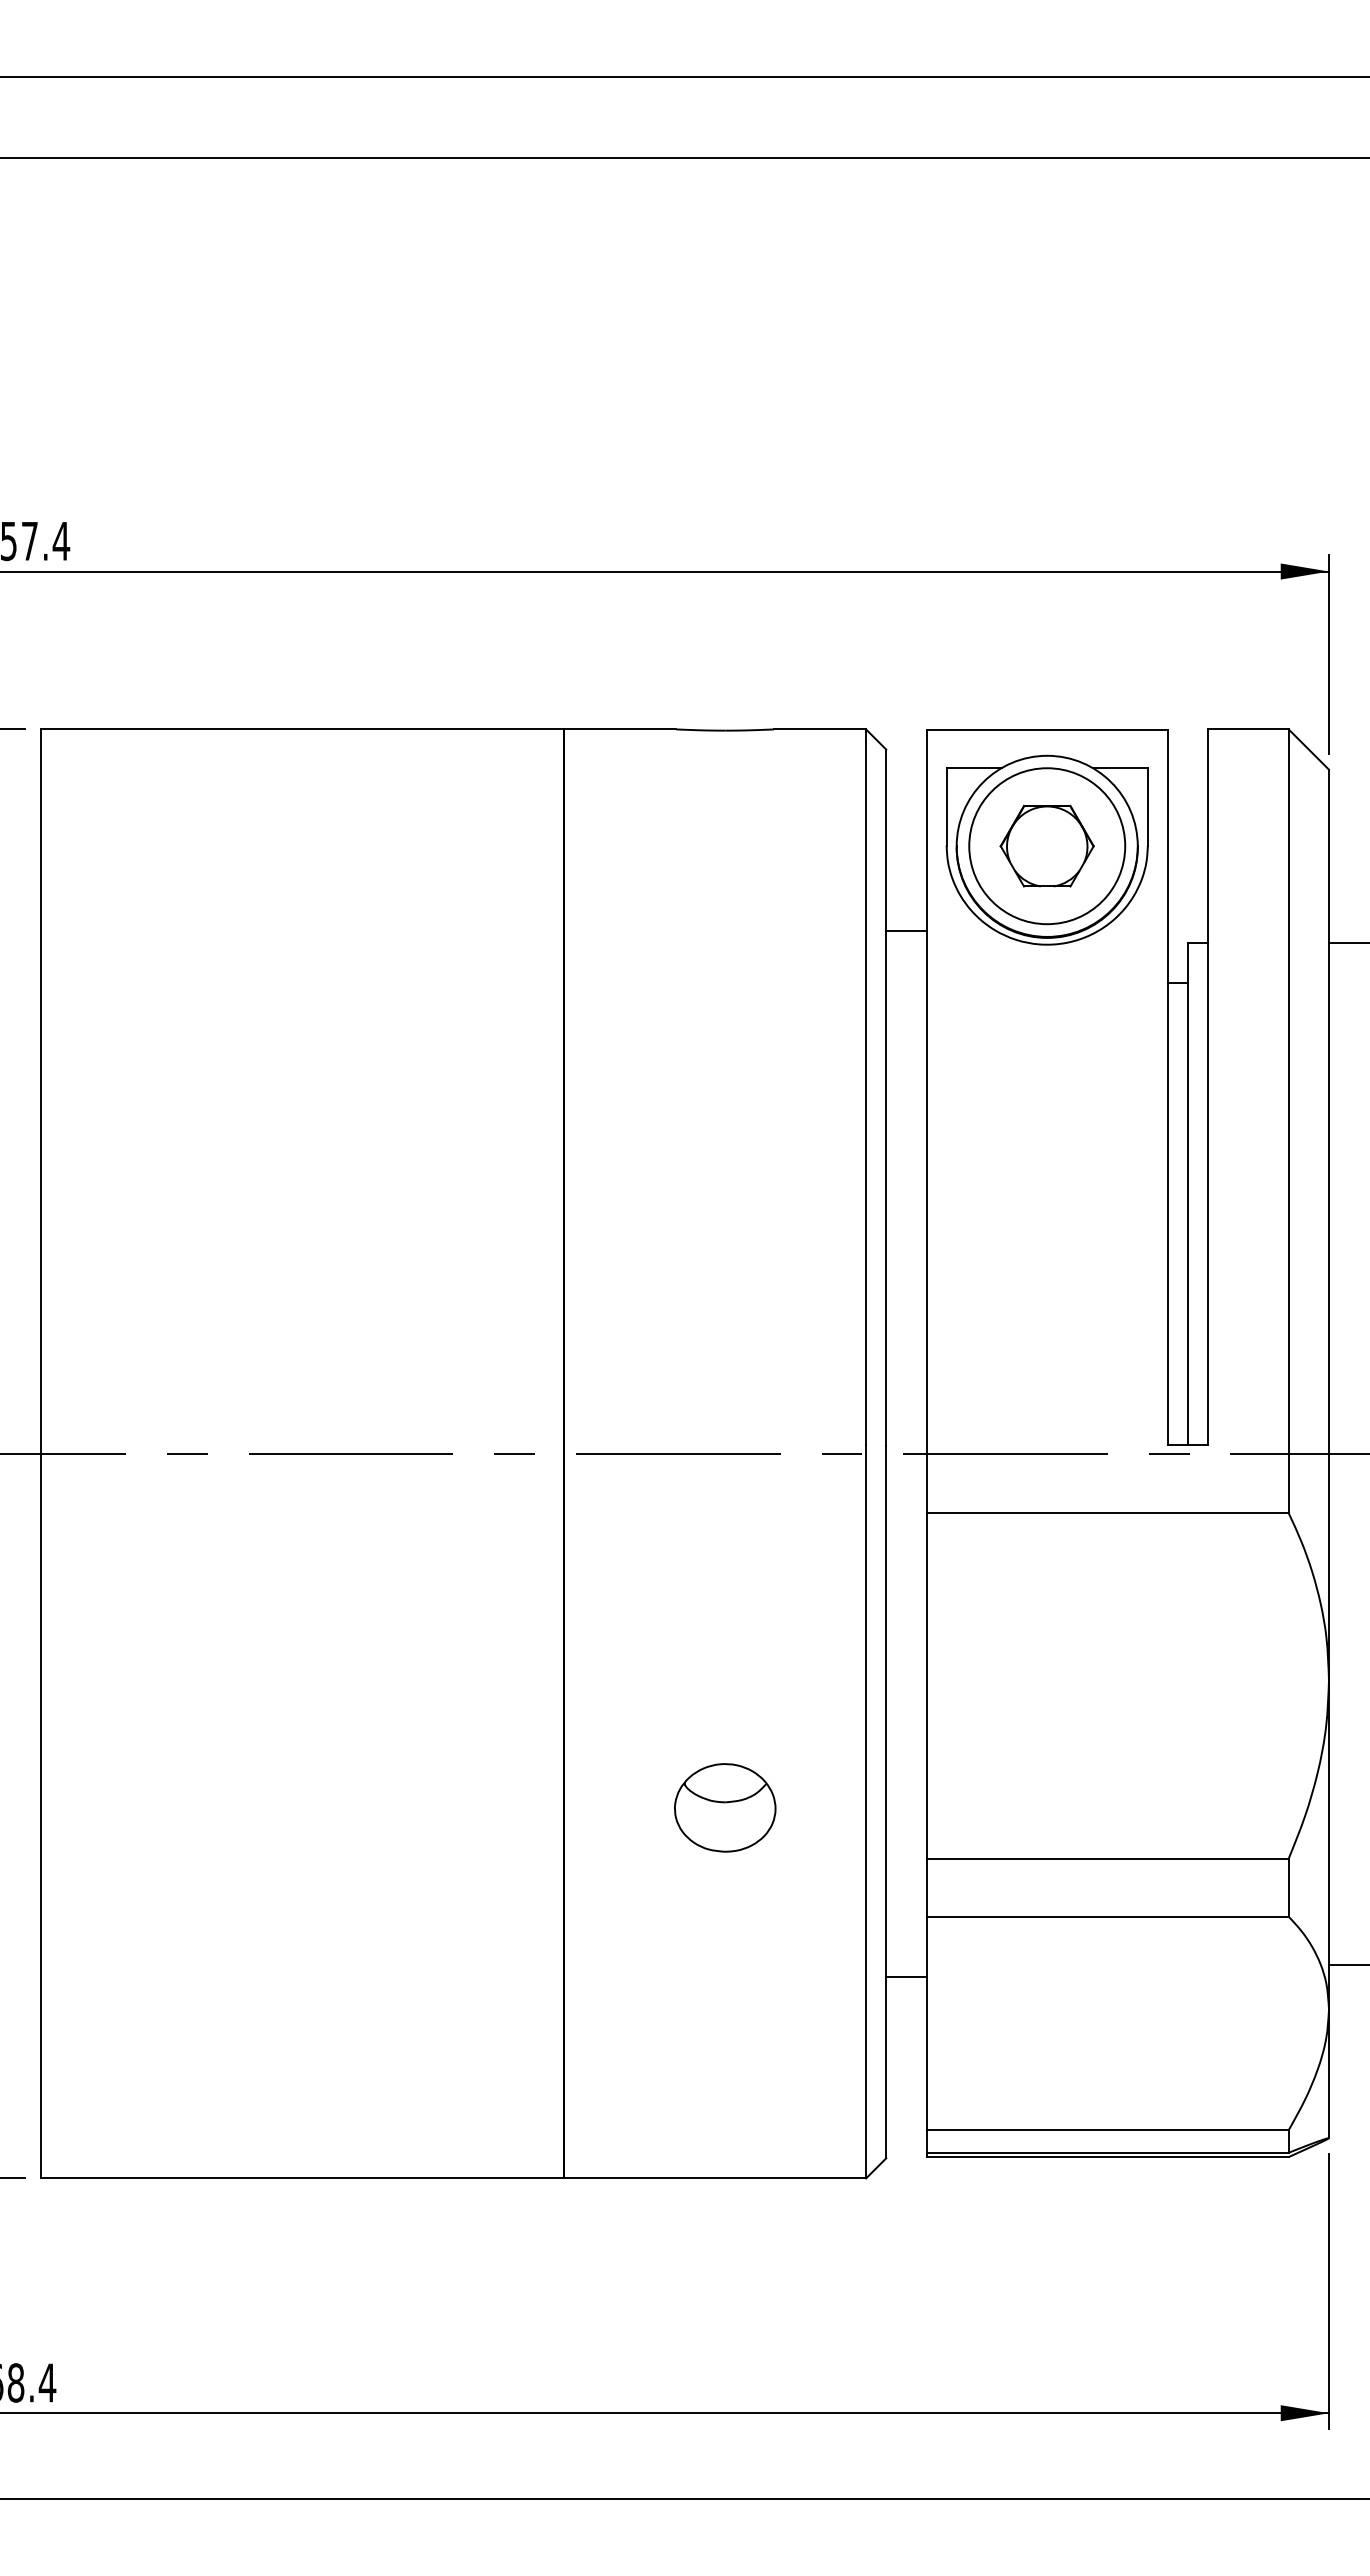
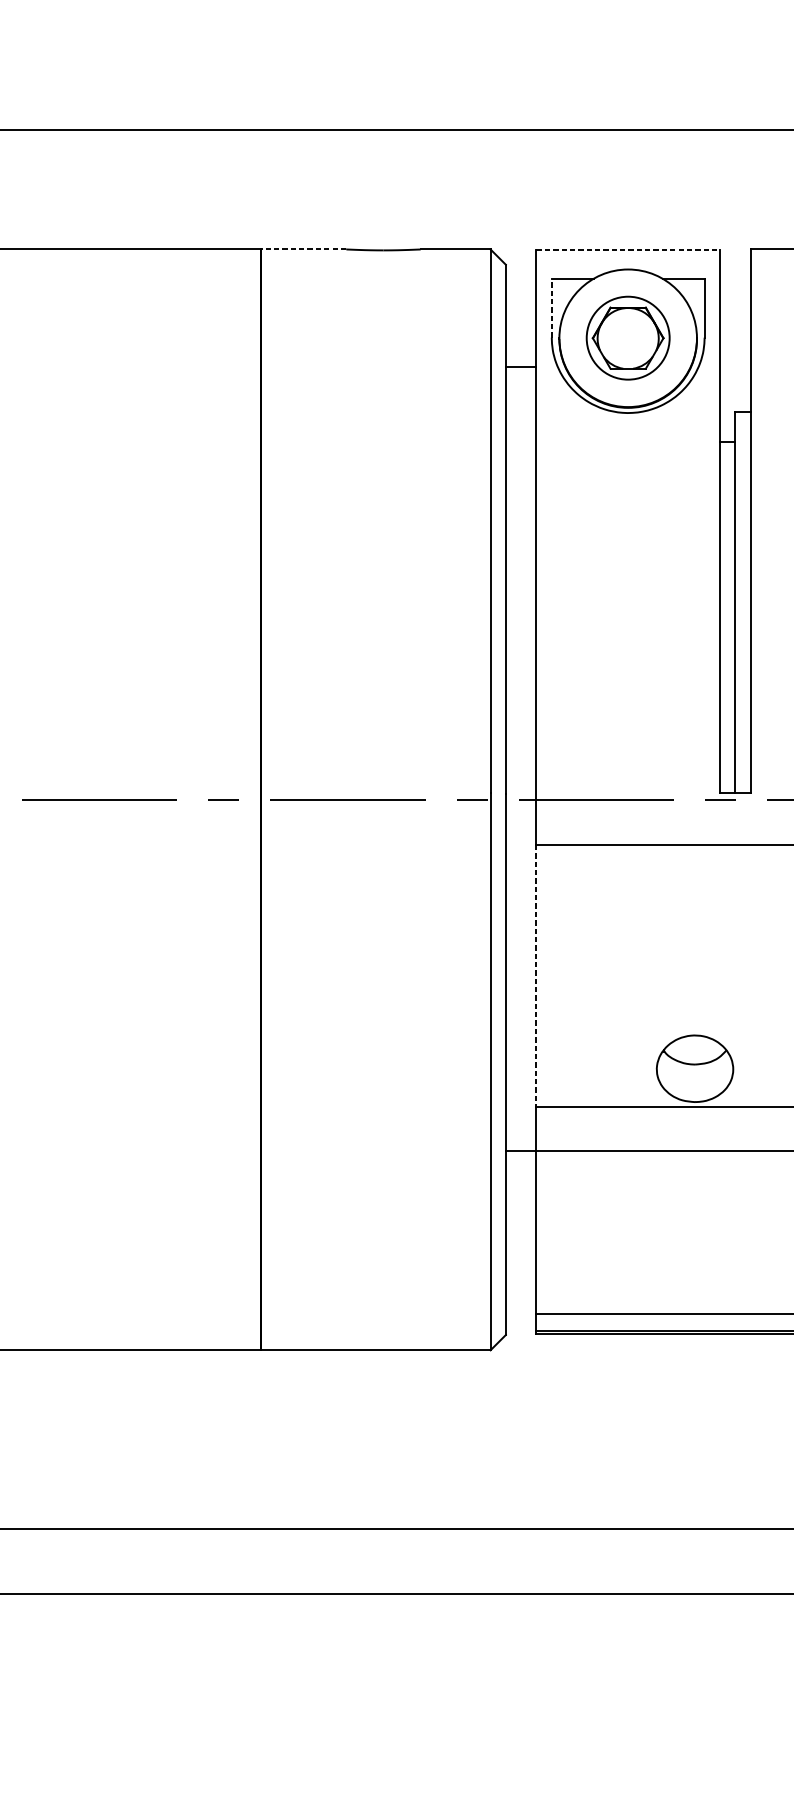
line: (620, 729) -> (303, 249), solid -> dashed
line: (1047, 729) -> (628, 249), solid -> dashed
line: (946, 806) -> (551, 308), solid -> dashed
circle: (1047, 846) -> (628, 338), size x0.7
line: (906, 930) -> (521, 366), moved
line: (926, 1685) -> (536, 975), solid -> dashed
part: (725, 1807) -> (695, 1068), moved
line: (906, 1977) -> (521, 1151), moved

